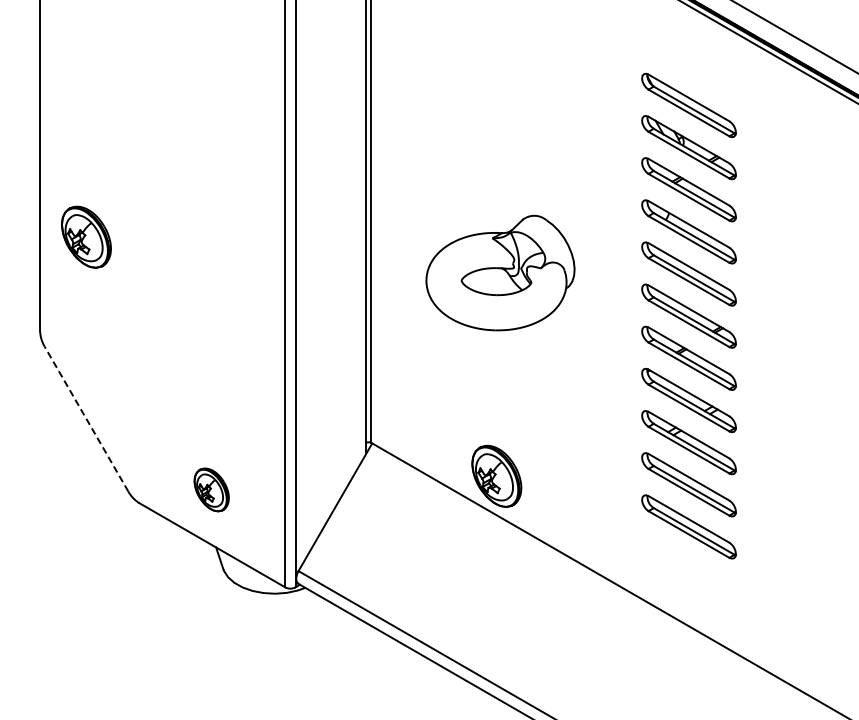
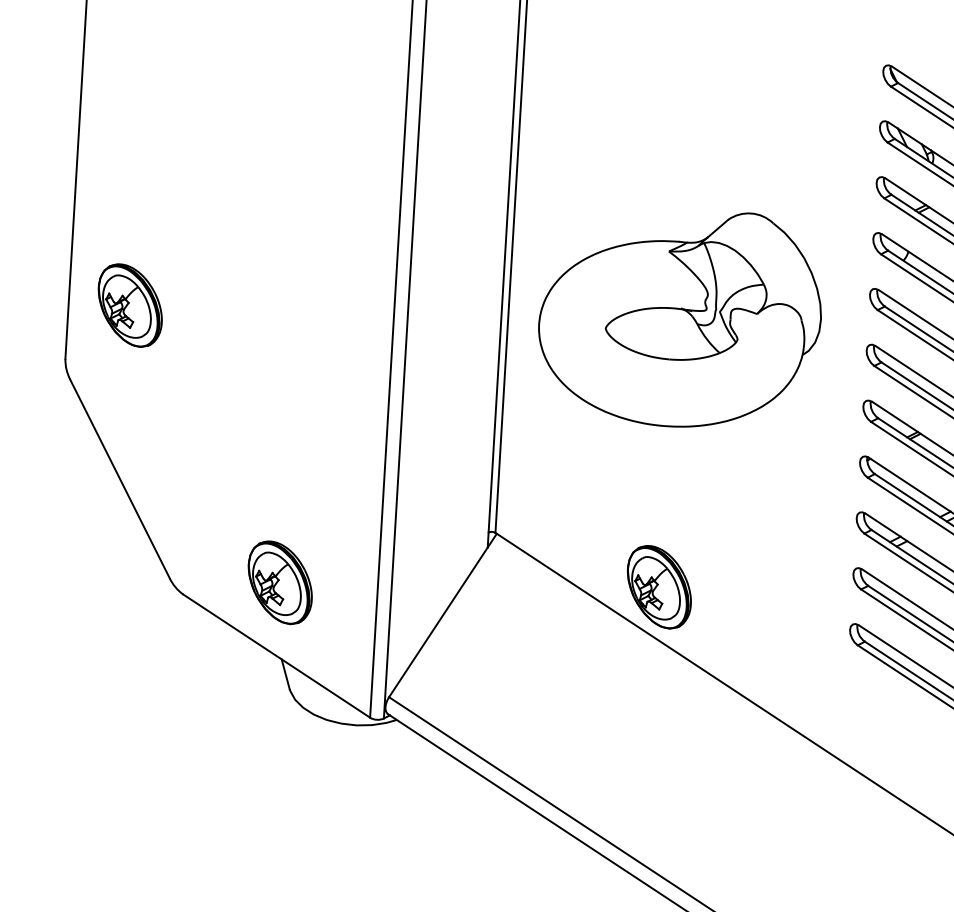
part: (86, 236) -> (130, 304), moved
part: (500, 272) -> (680, 317), size x1.43
line: (86, 419) -> (119, 479), dashed -> solid
part: (211, 489) -> (280, 582), size x1.43

